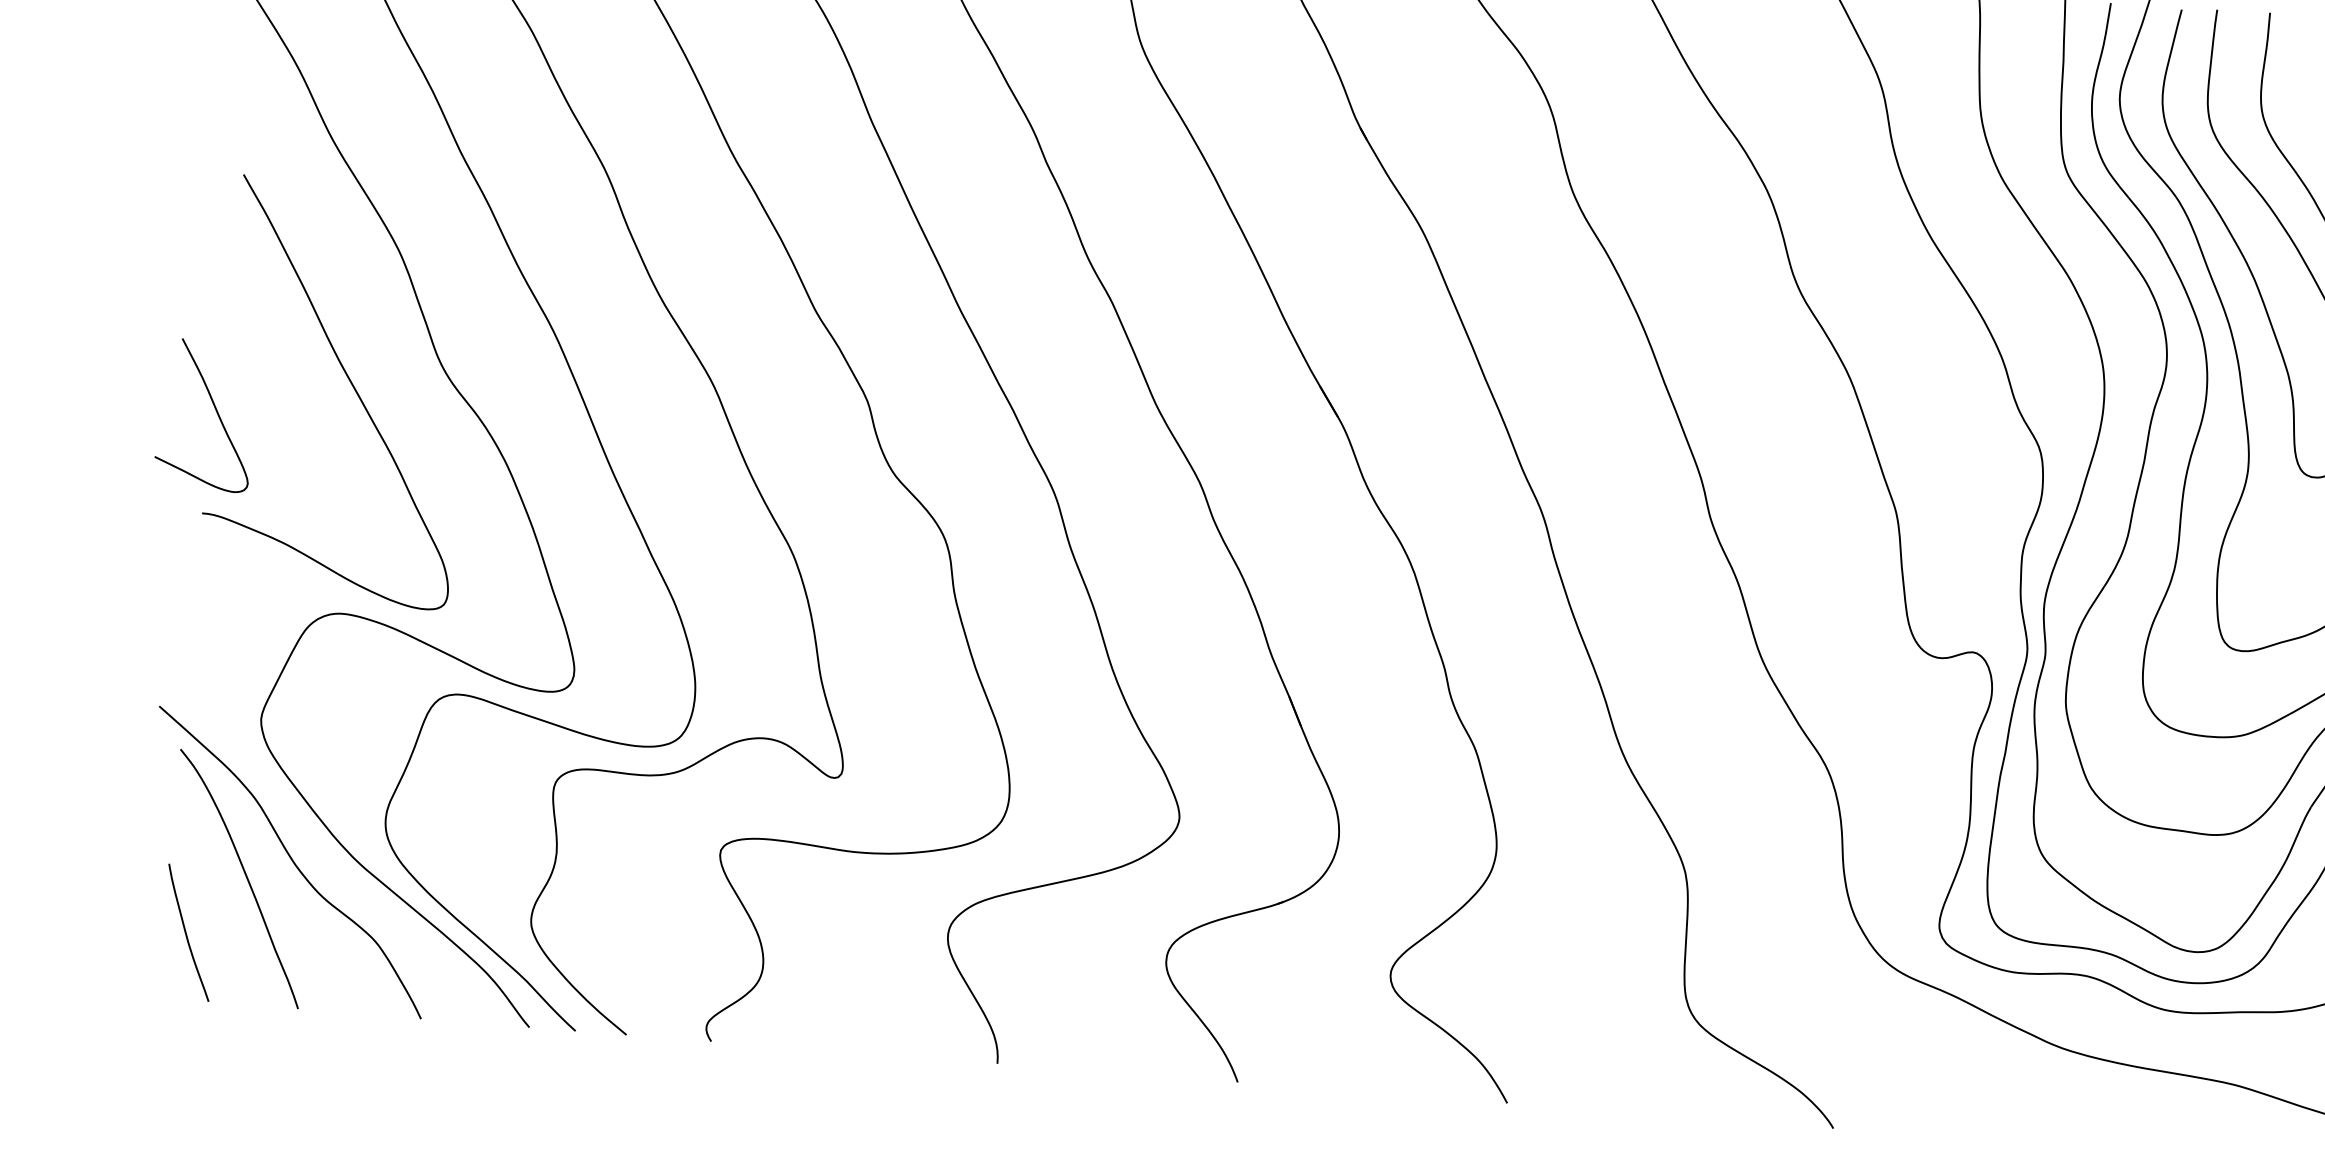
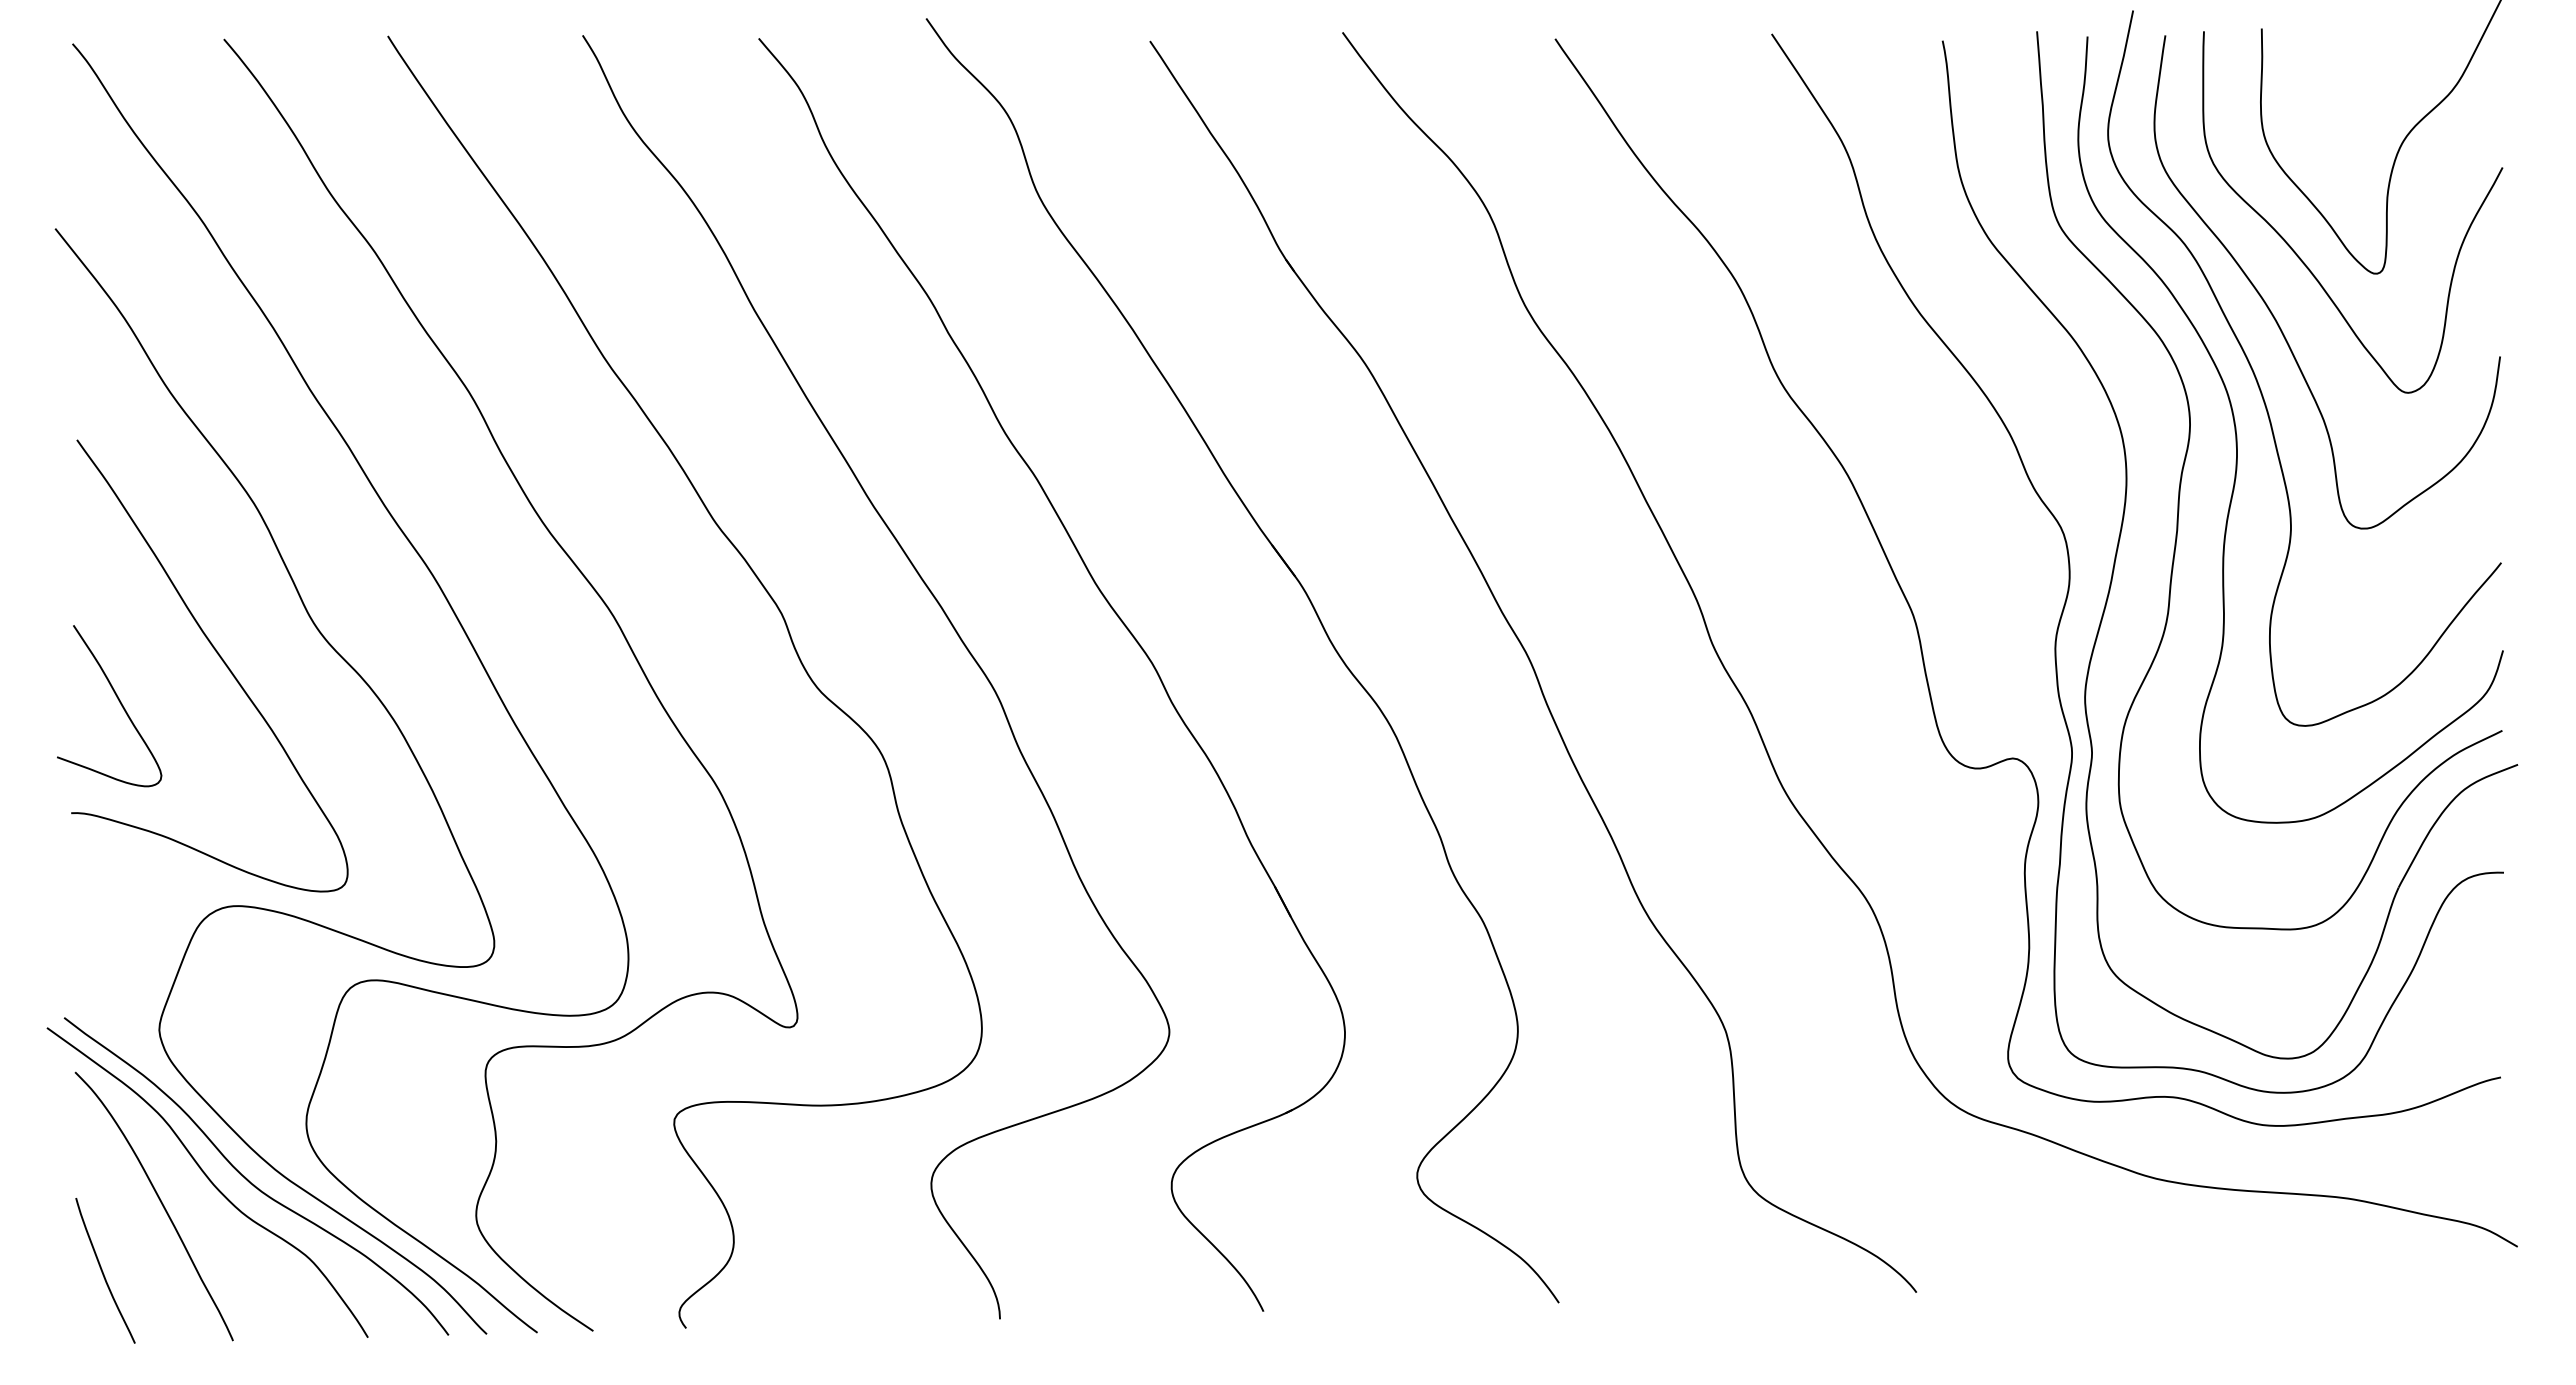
curve: (215, 410) -> (117, 699), moved
curve: (329, 865) -> (250, 1181), added

